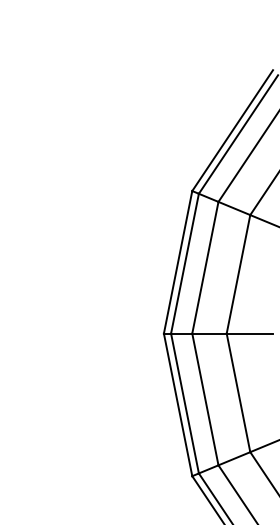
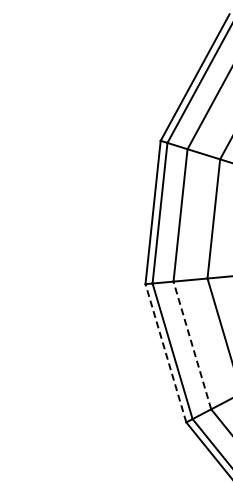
line: (205, 398) -> (192, 344), solid -> dashed
line: (178, 404) -> (166, 352), solid -> dashed

